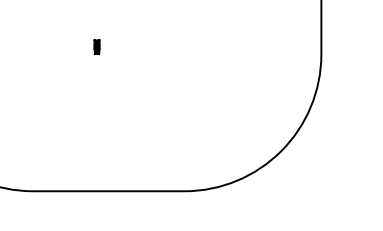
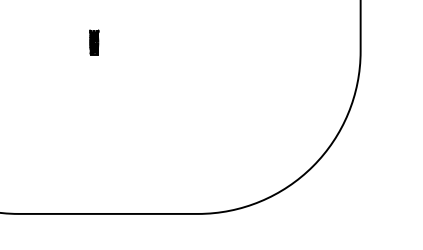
part: (96, 47) -> (93, 43), size x1.4

